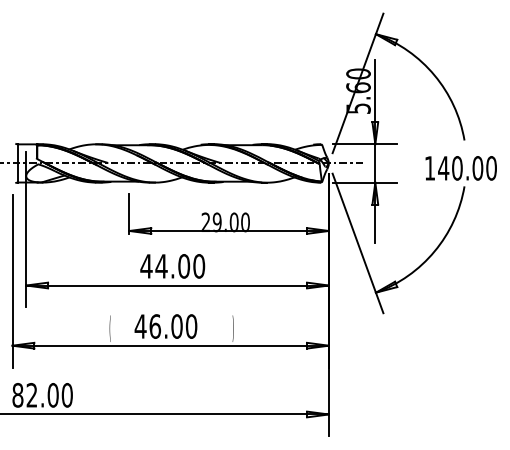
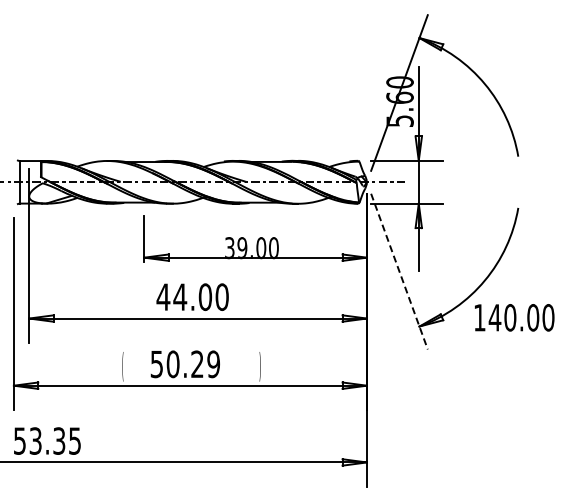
text: (461, 168) -> (514, 317), moved
text: (205, 222) -> (229, 248), 29.00 -> 39.00
line: (358, 243) -> (399, 271), solid -> dashed
text: (166, 326) -> (185, 364), 46.00 -> 50.29
text: (42, 394) -> (47, 440), 82.00 -> 53.35

